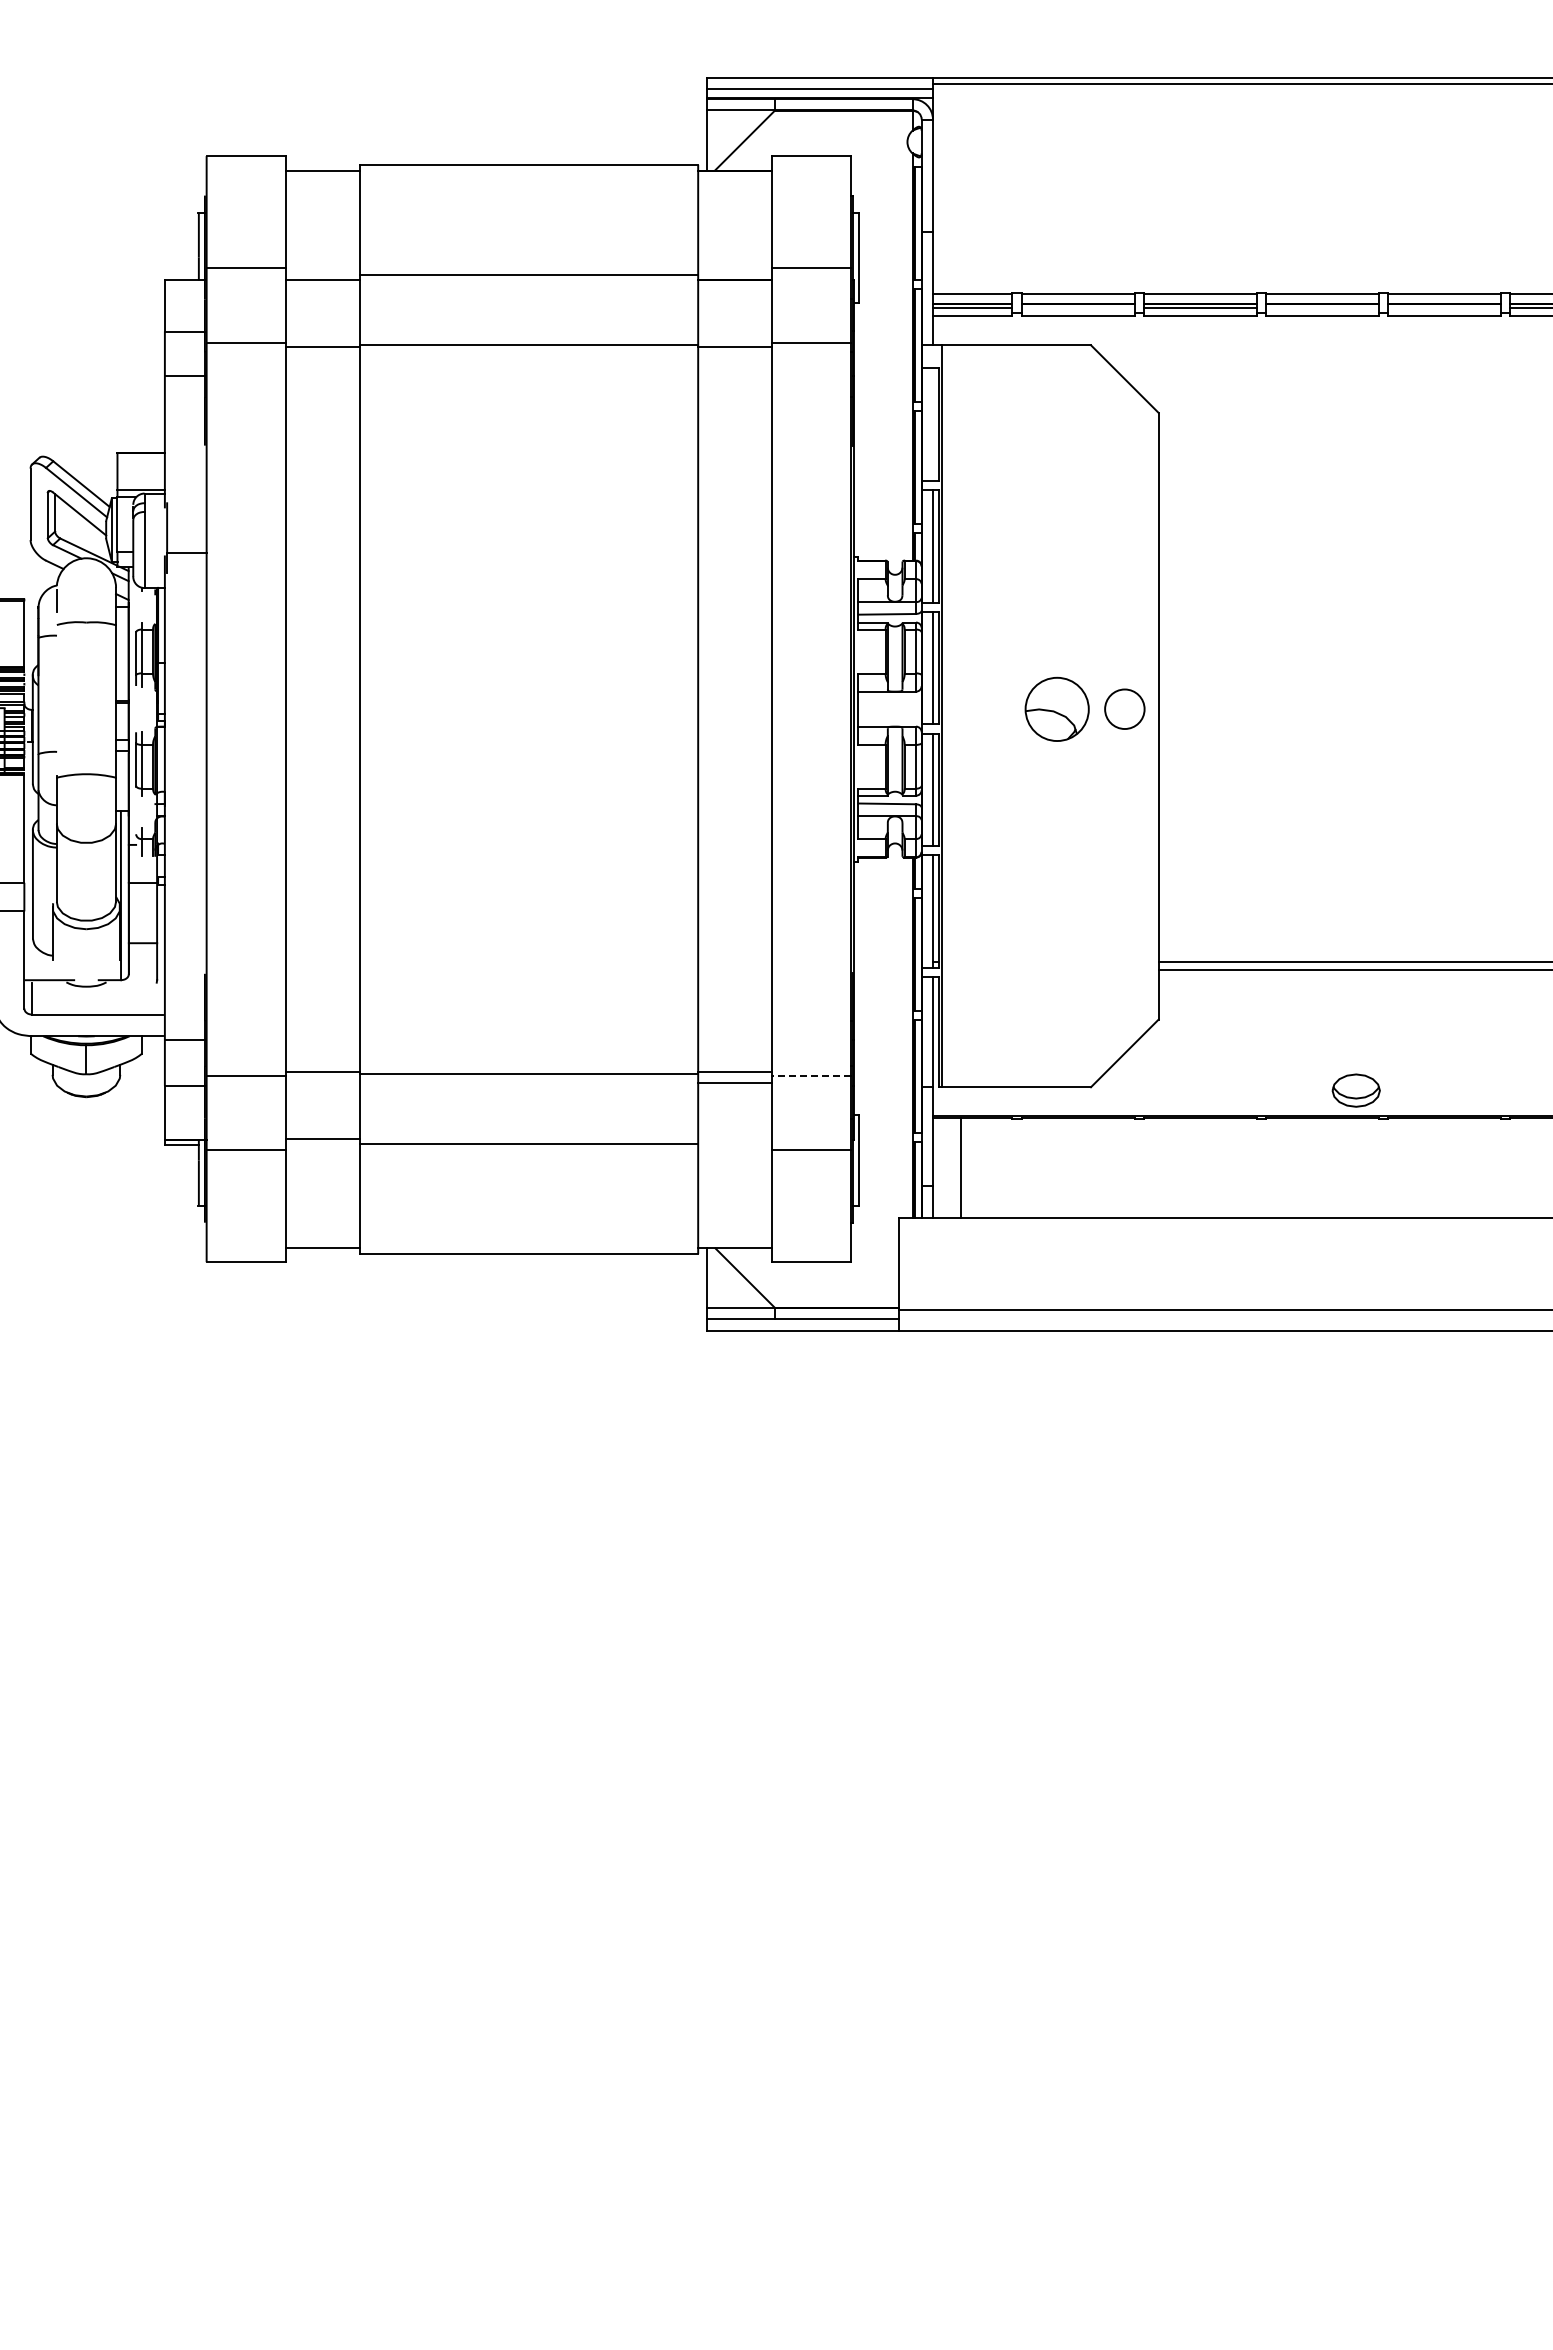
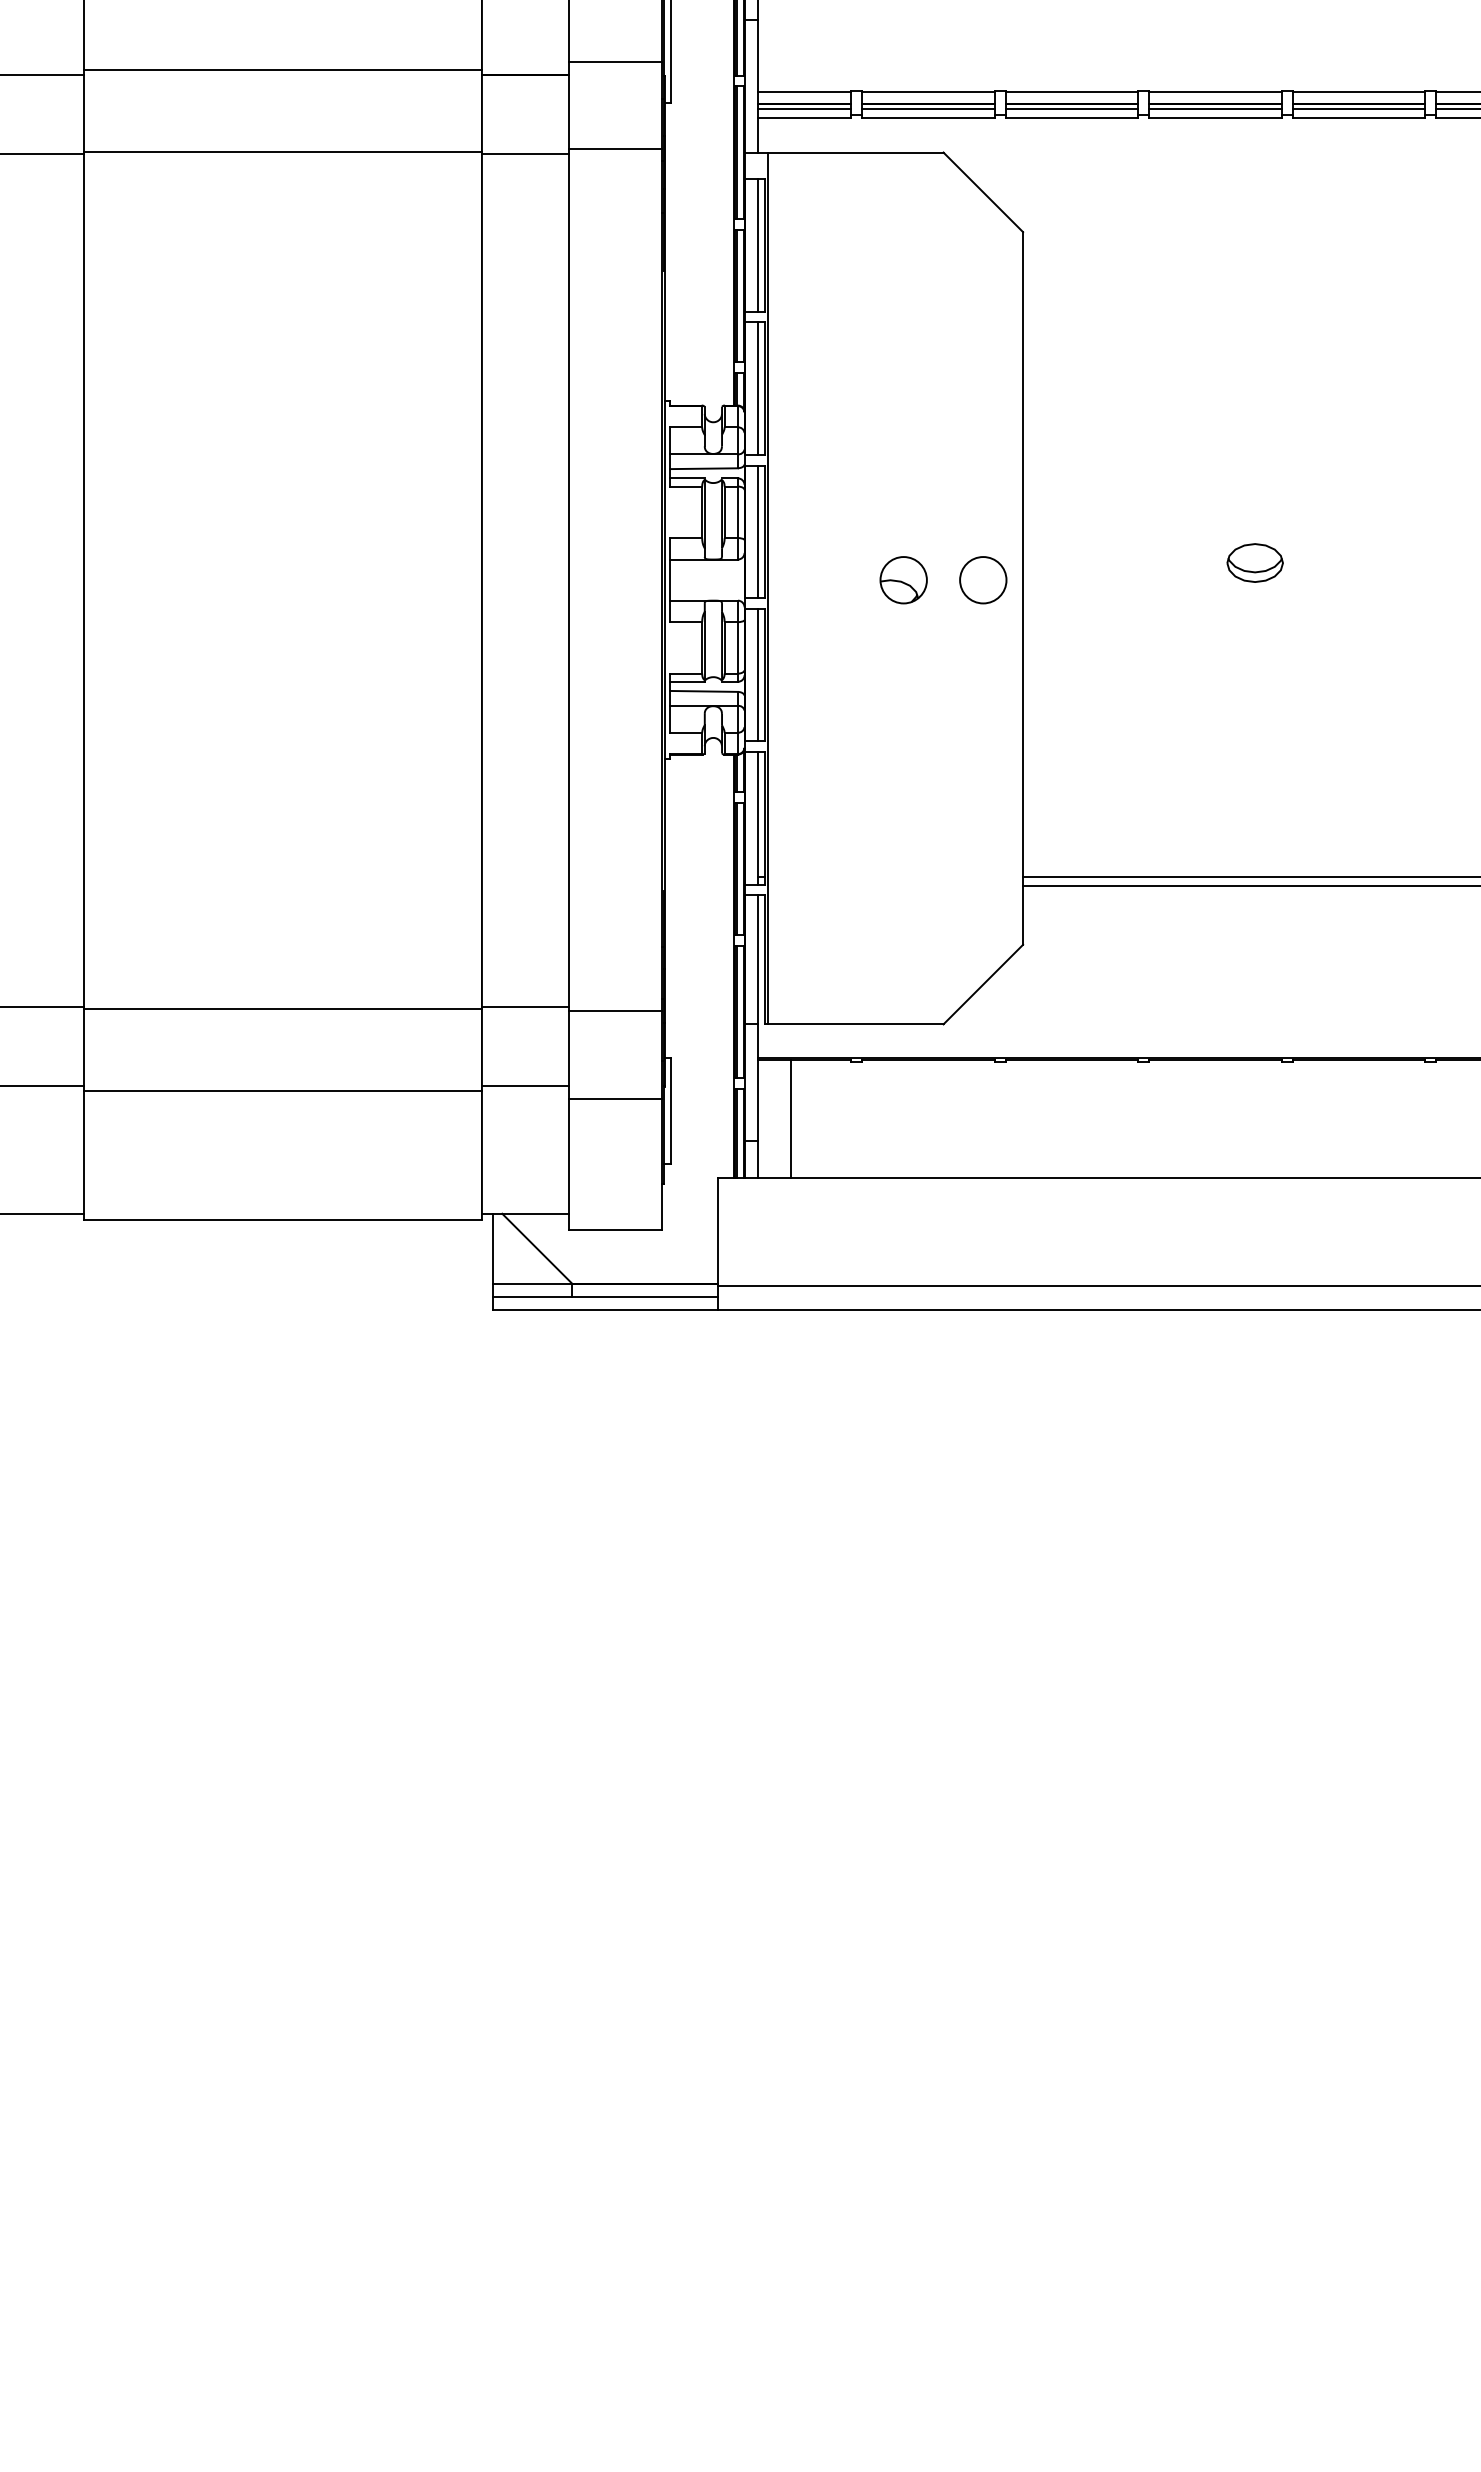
line: (1077, 307) -> (927, 108), added
line: (1321, 307) -> (1214, 108), added
line: (1444, 307) -> (1358, 108), added
line: (932, 423) -> (757, 244), added
part: (1056, 708) -> (902, 579), size x0.62
line: (811, 1075) -> (615, 1010), dashed -> solid
line: (735, 1083) -> (525, 1085), moved
part: (1355, 1090) -> (1254, 562), moved

